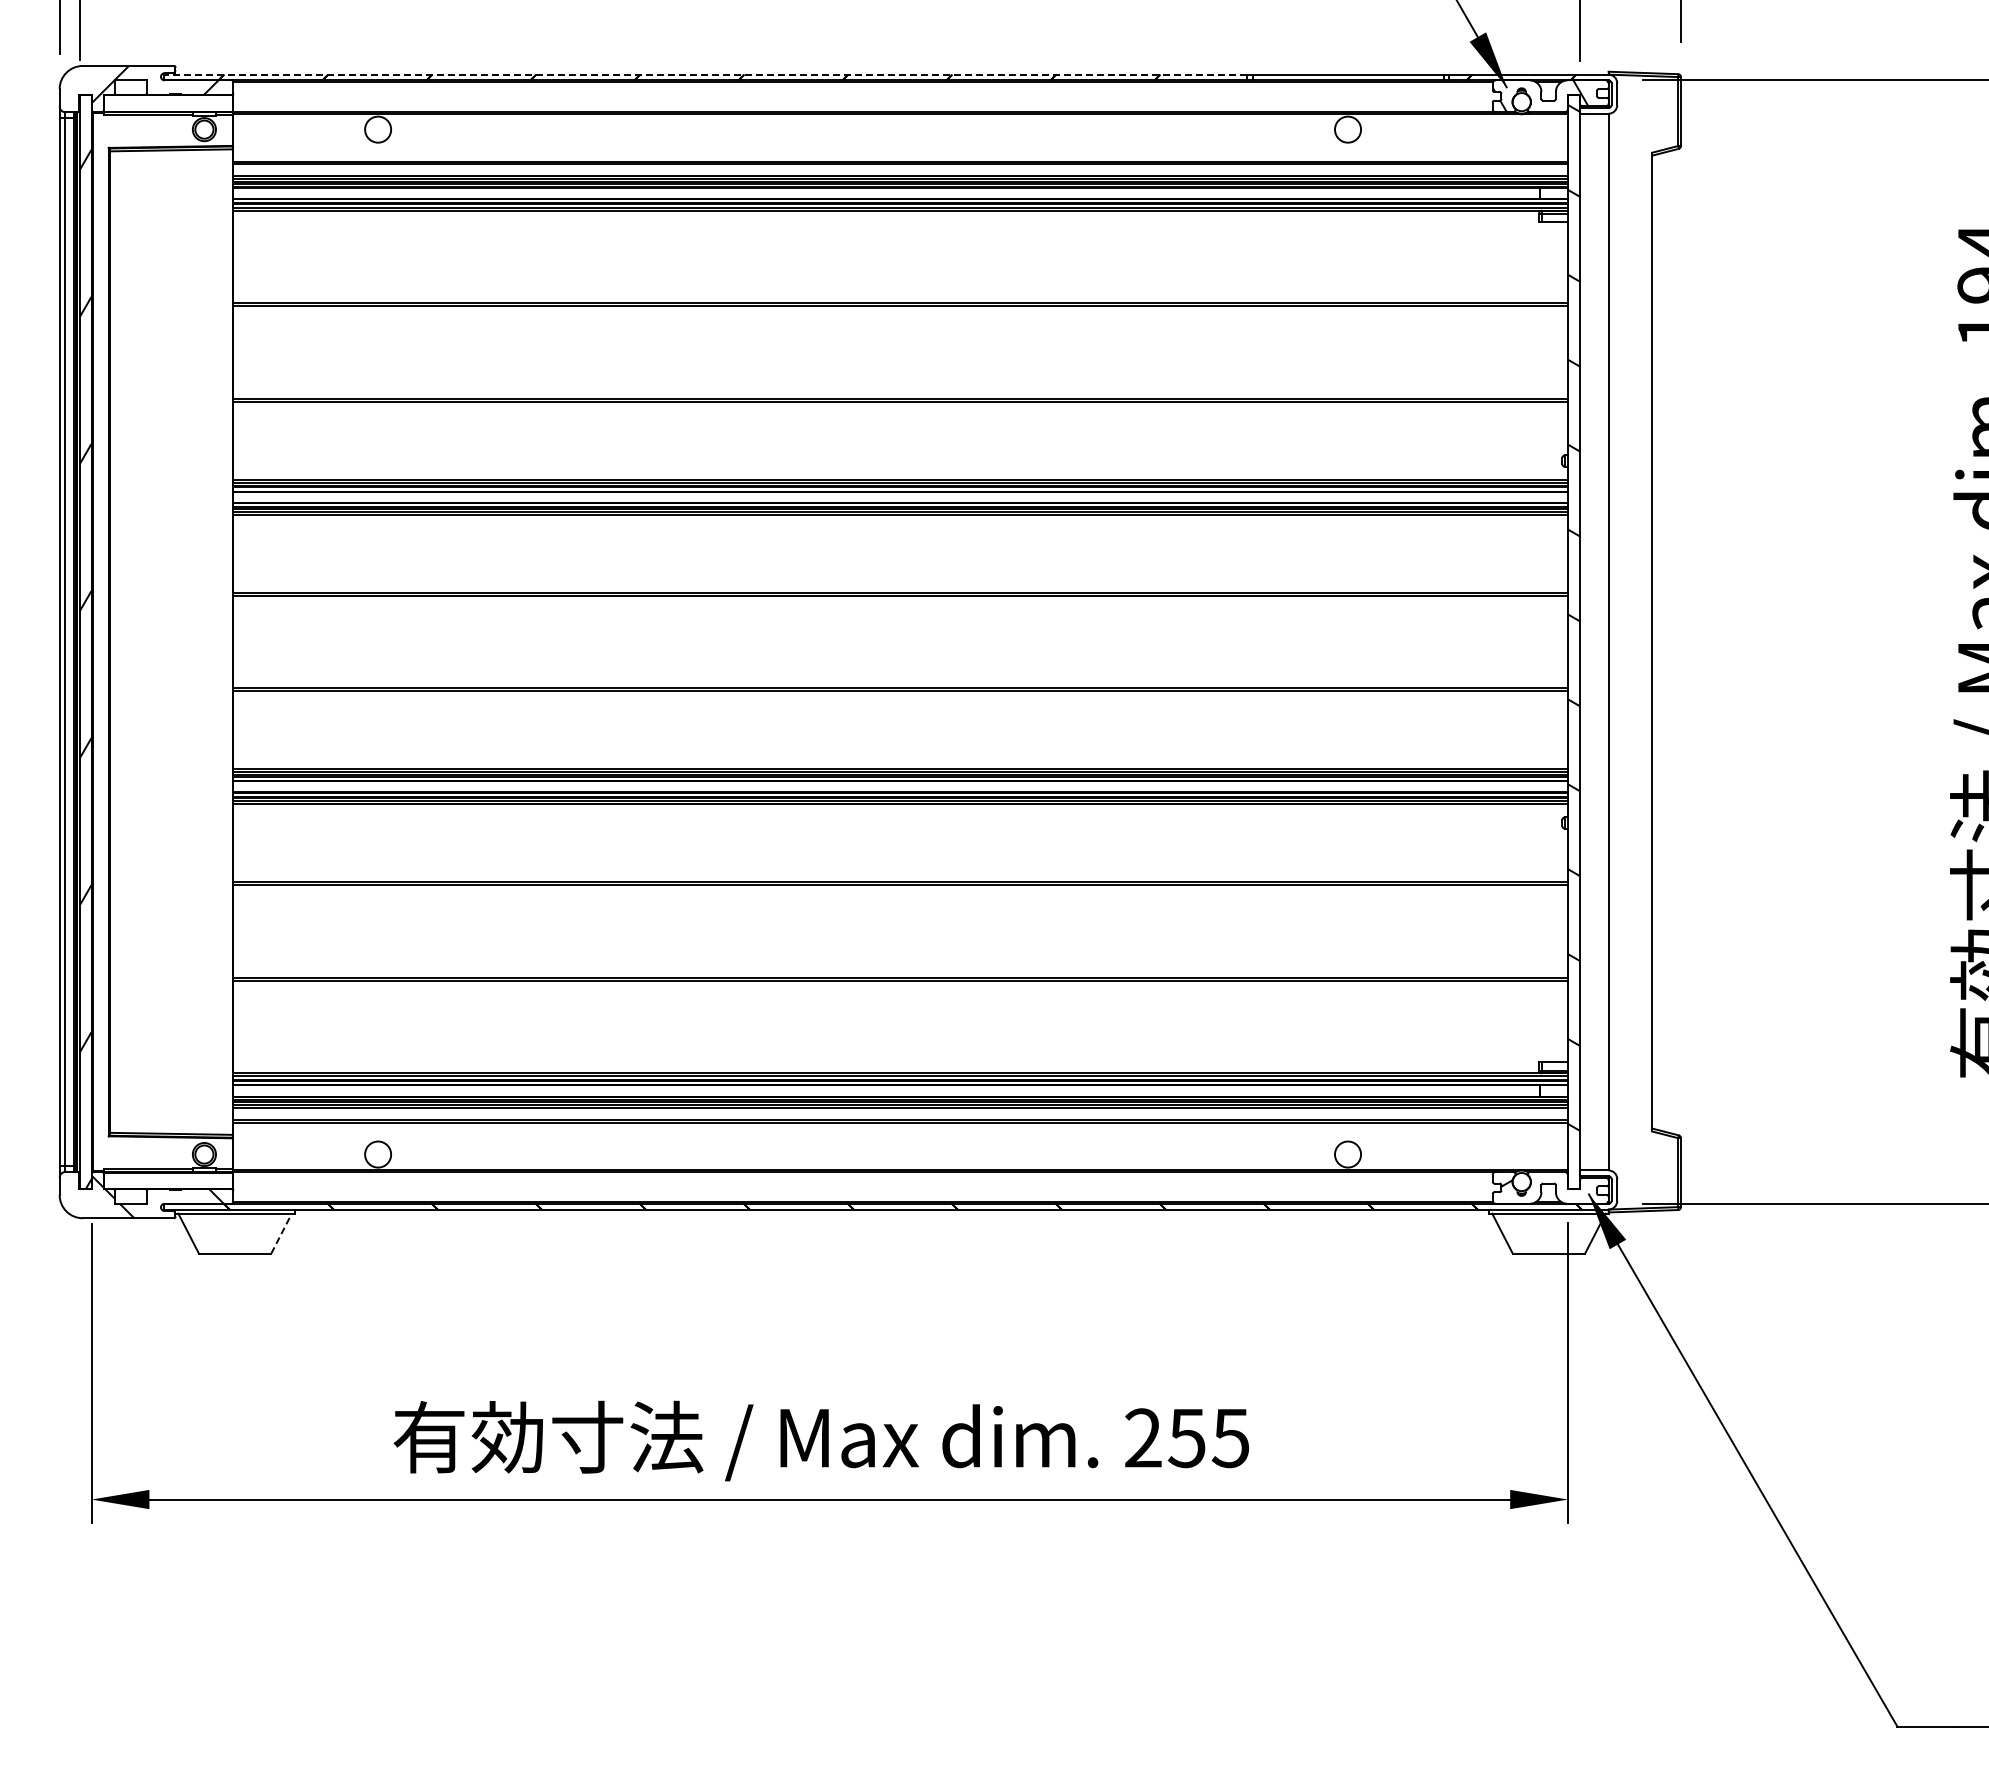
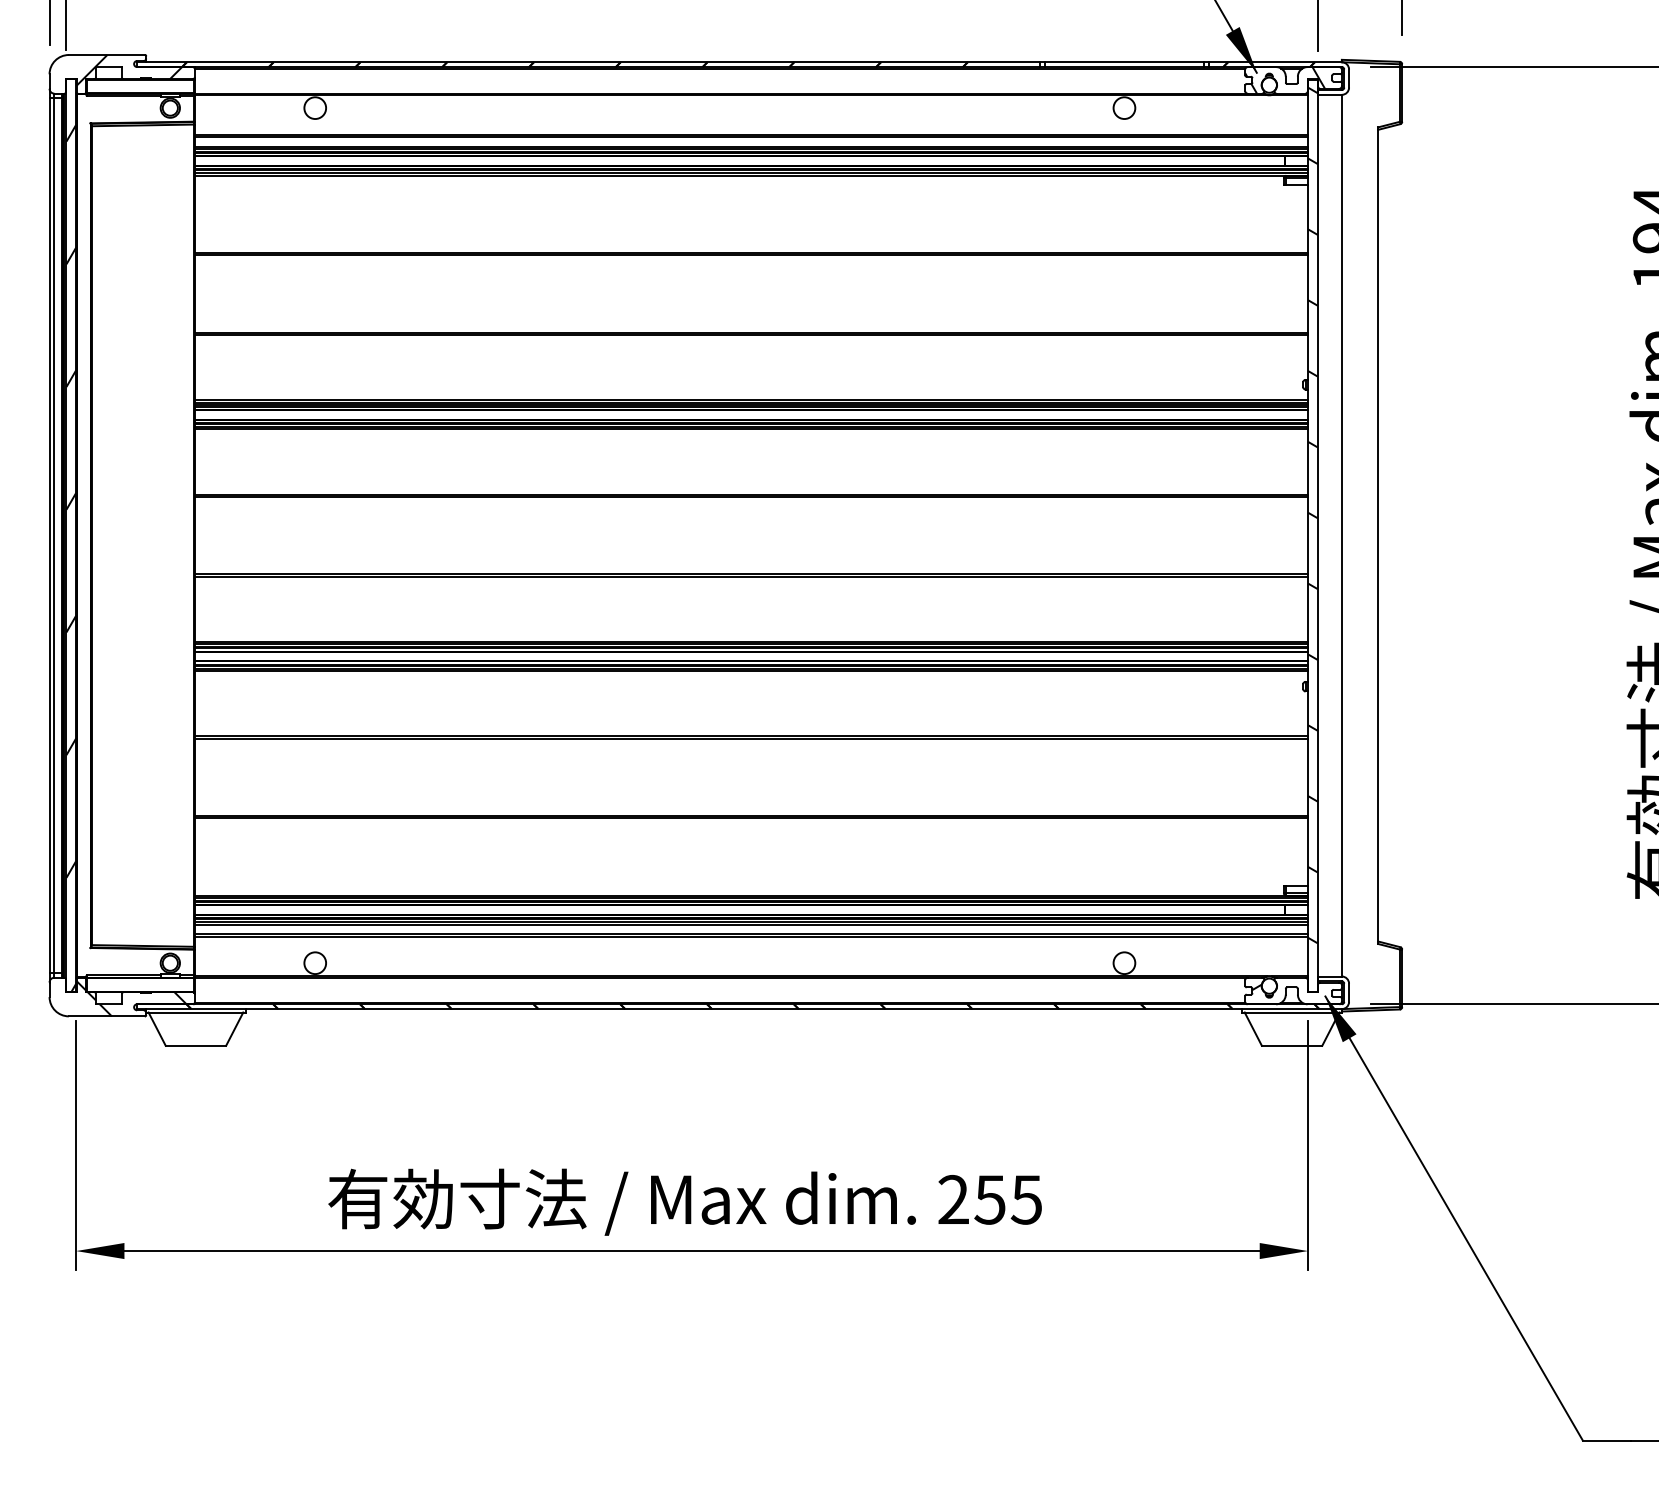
line: (704, 74) -> (587, 62), dashed -> solid
line: (281, 1233) -> (234, 1029), dashed -> solid

